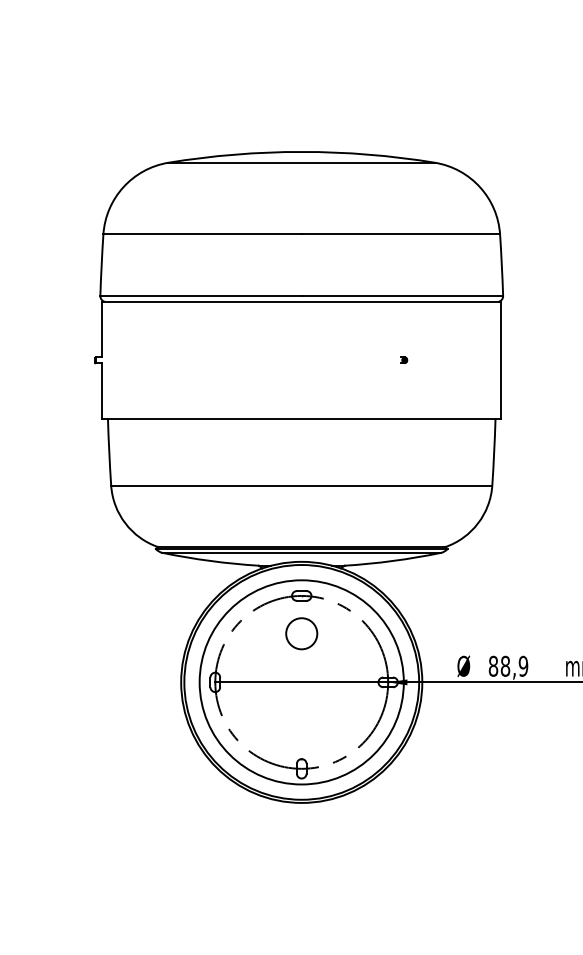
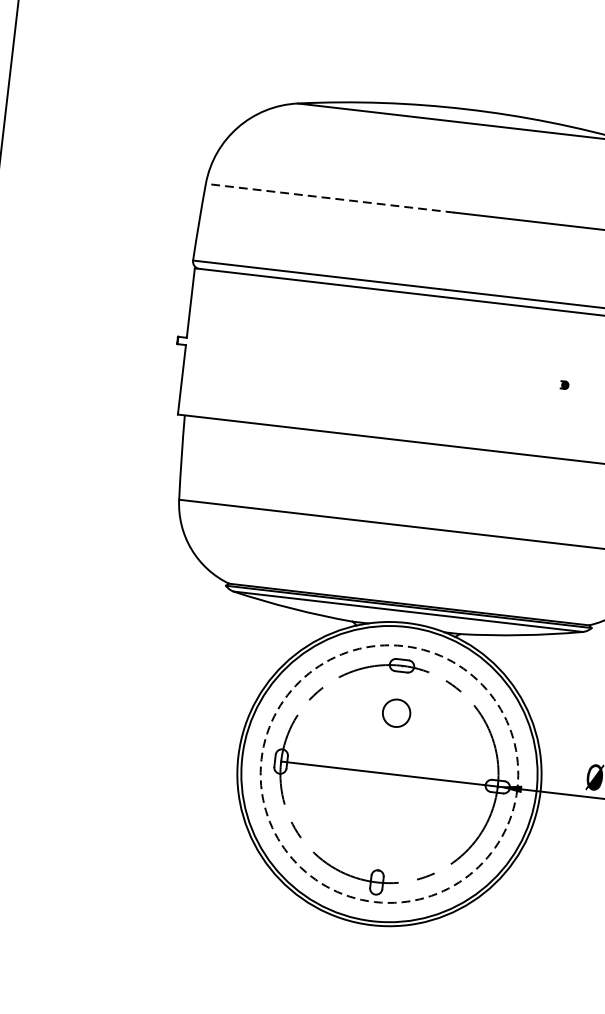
line: (202, 234) -> (330, 198), solid -> dashed
circle: (301, 633) -> (396, 712), size x0.7
circle: (301, 682) -> (389, 774), solid -> dashed

